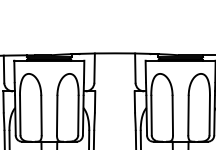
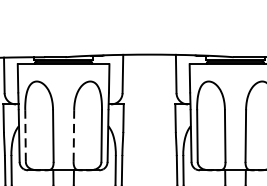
line: (20, 115) -> (25, 135), solid -> dashed
line: (57, 115) -> (74, 135), solid -> dashed

